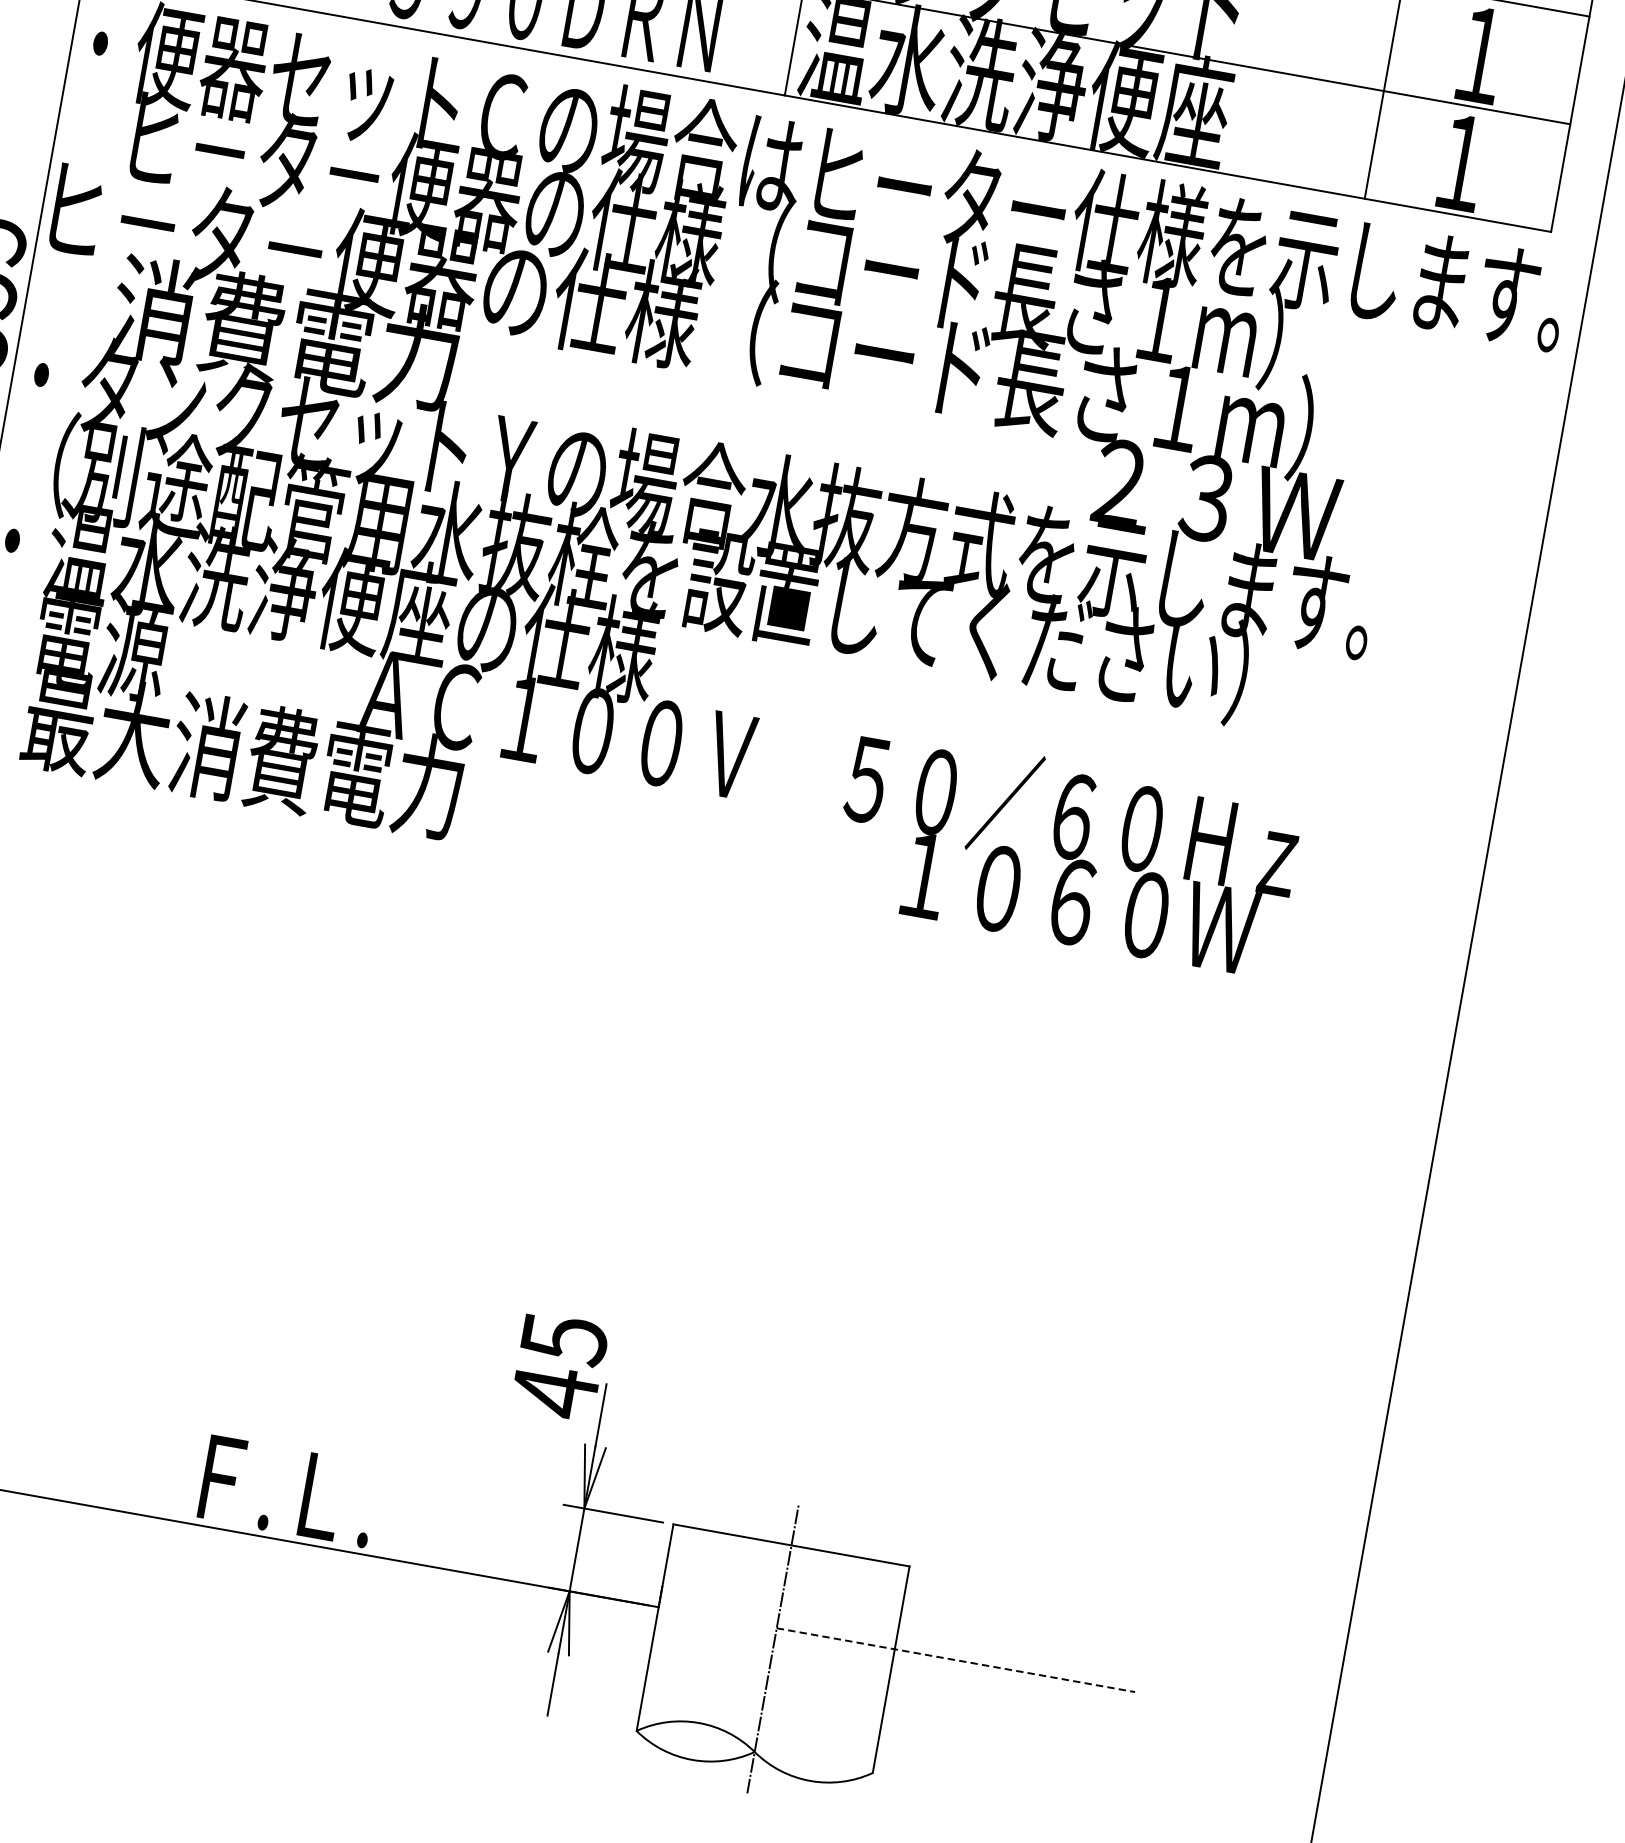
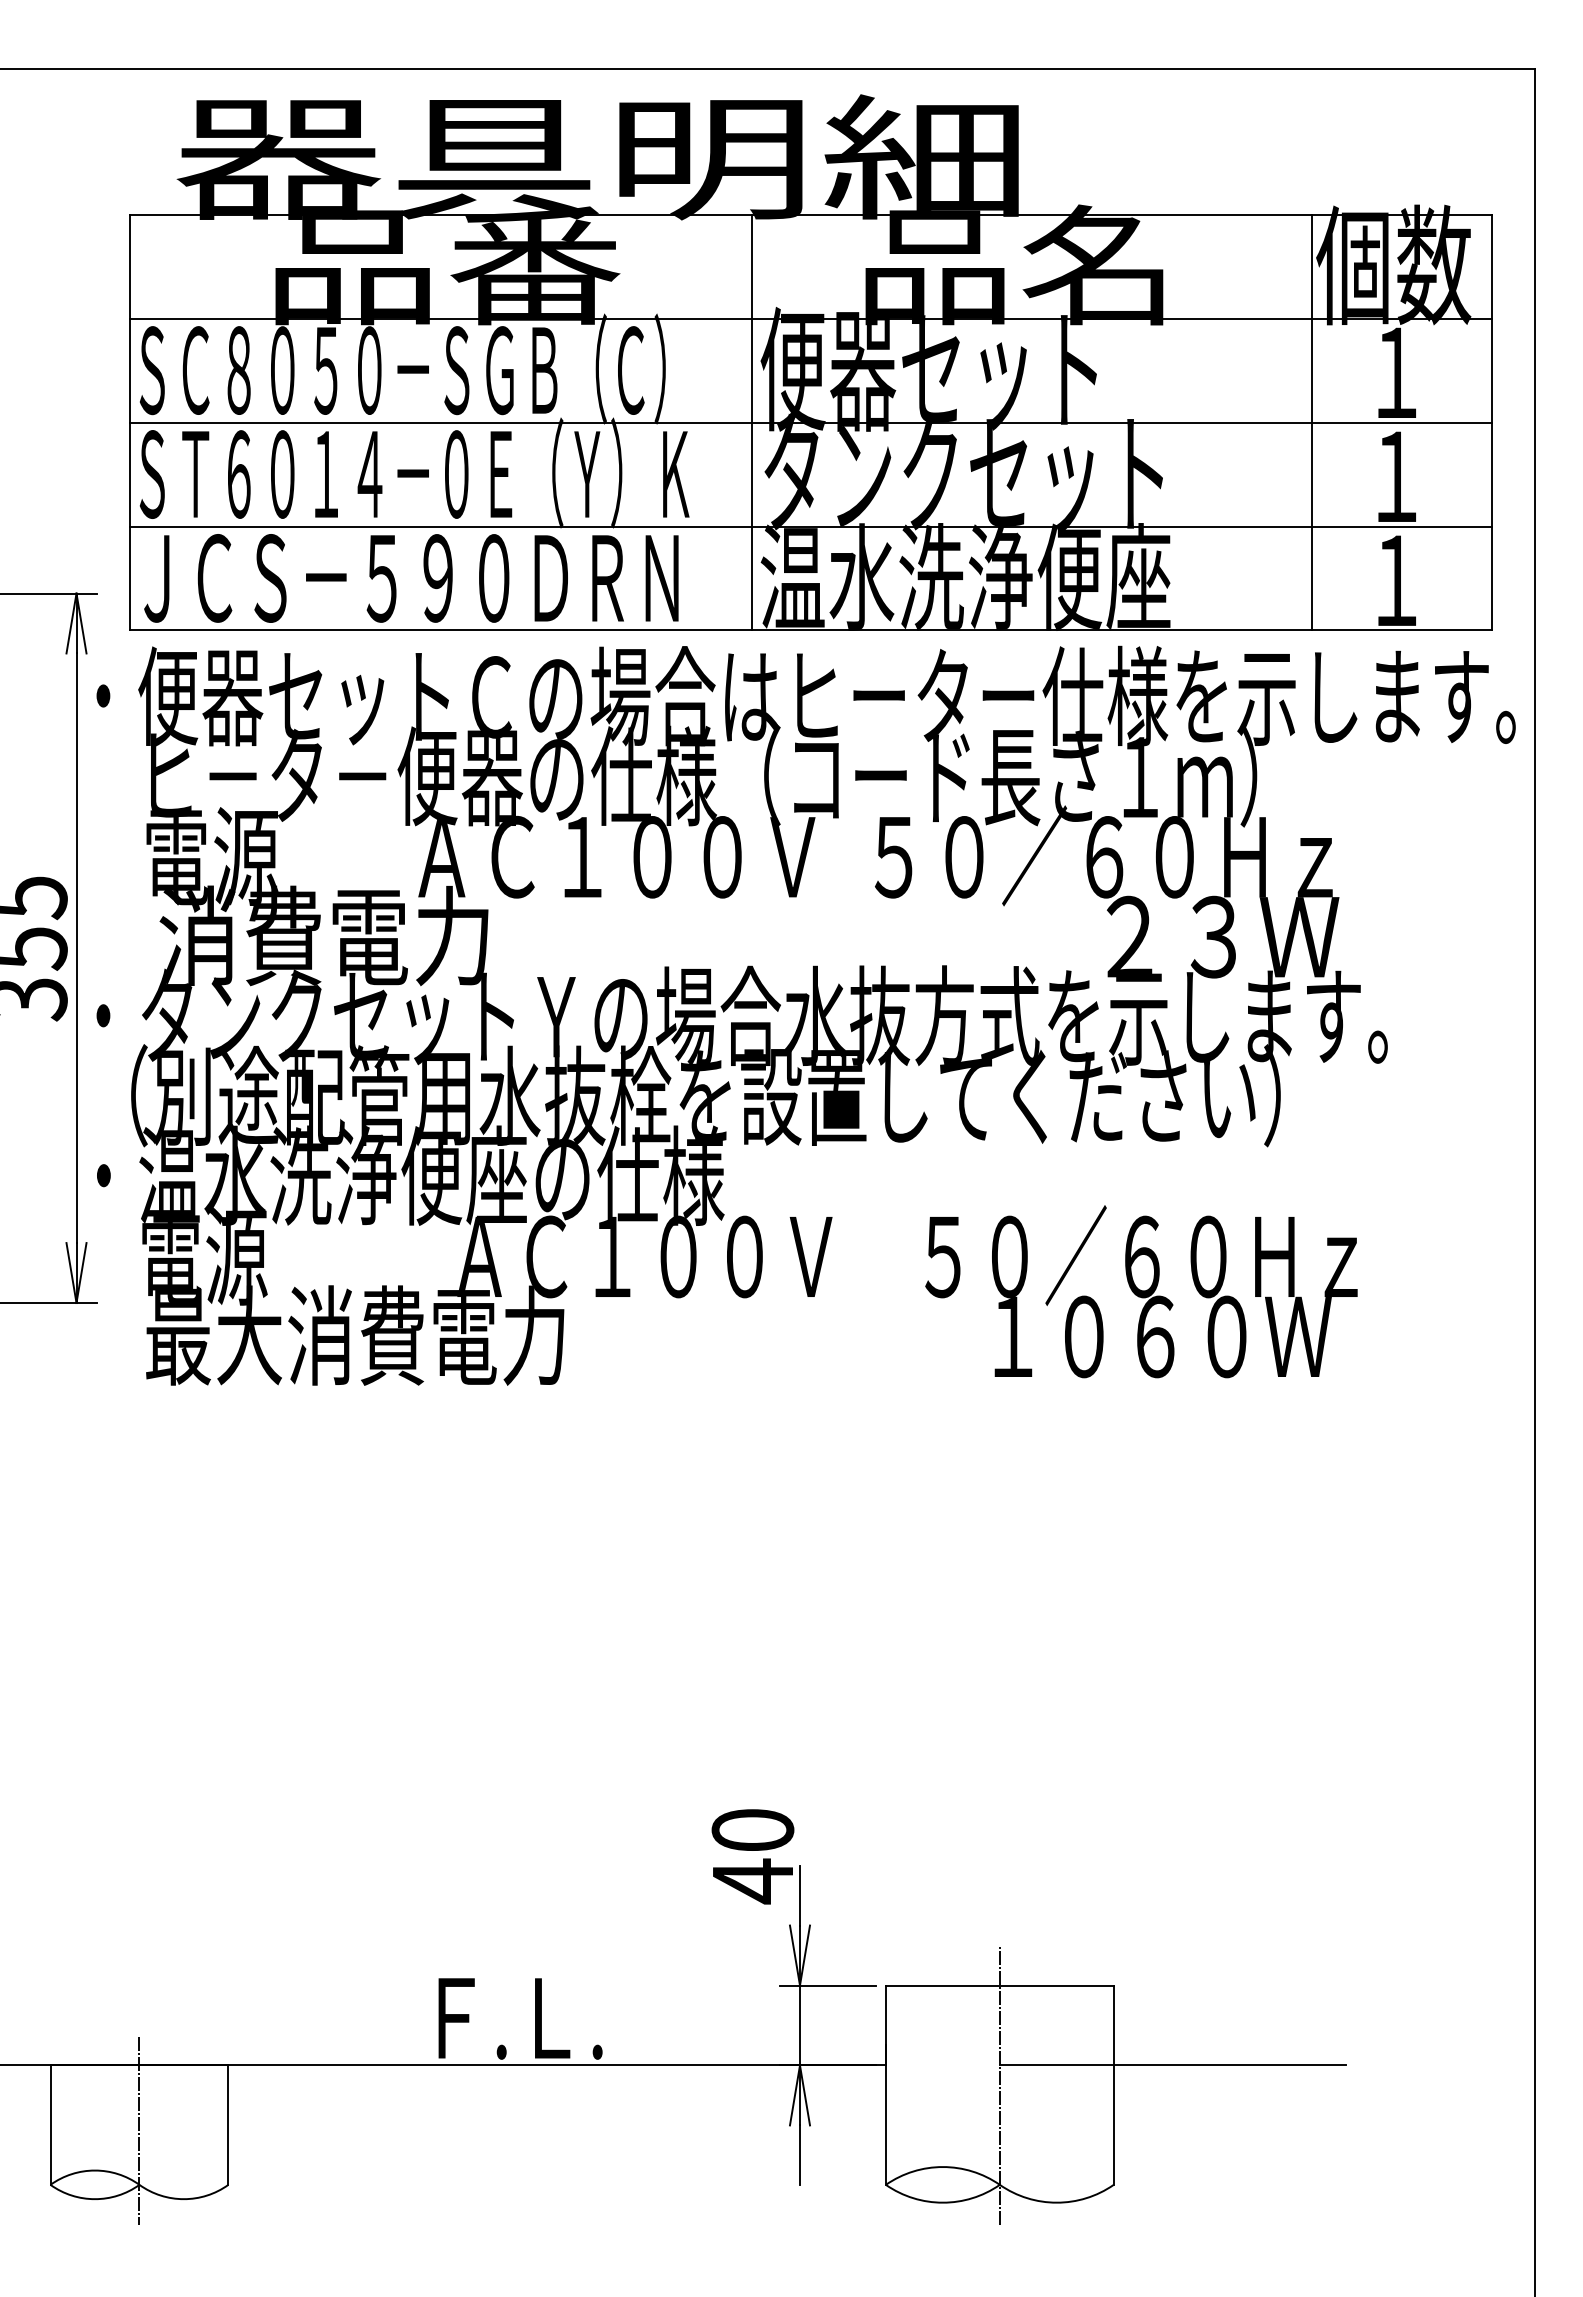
text: (699, 320) -> (709, 855), ヒ－タ－便器の仕様（コード長さ１ｍ） -> 電源        ＡＣ１００Ｖ  ５０／６０Ｈｚ
text: (563, 1339) -> (752, 1830), 45 -> 40
line: (955, 1660) -> (1172, 2065), dashed -> solid

